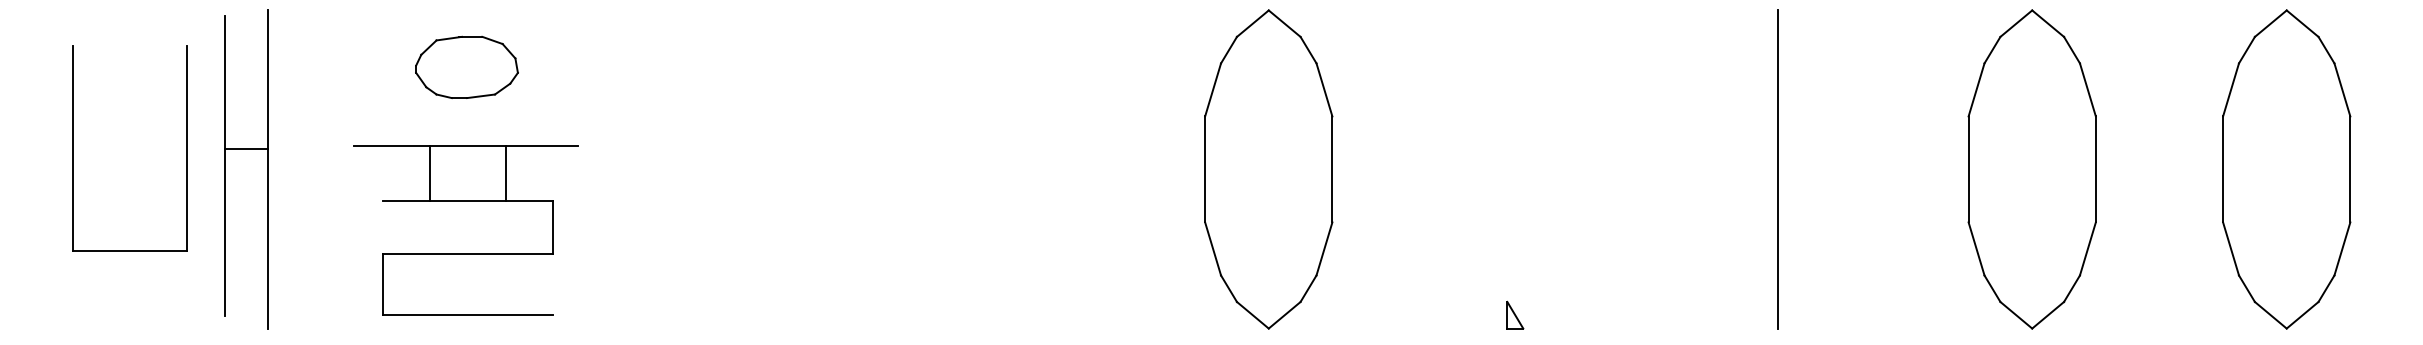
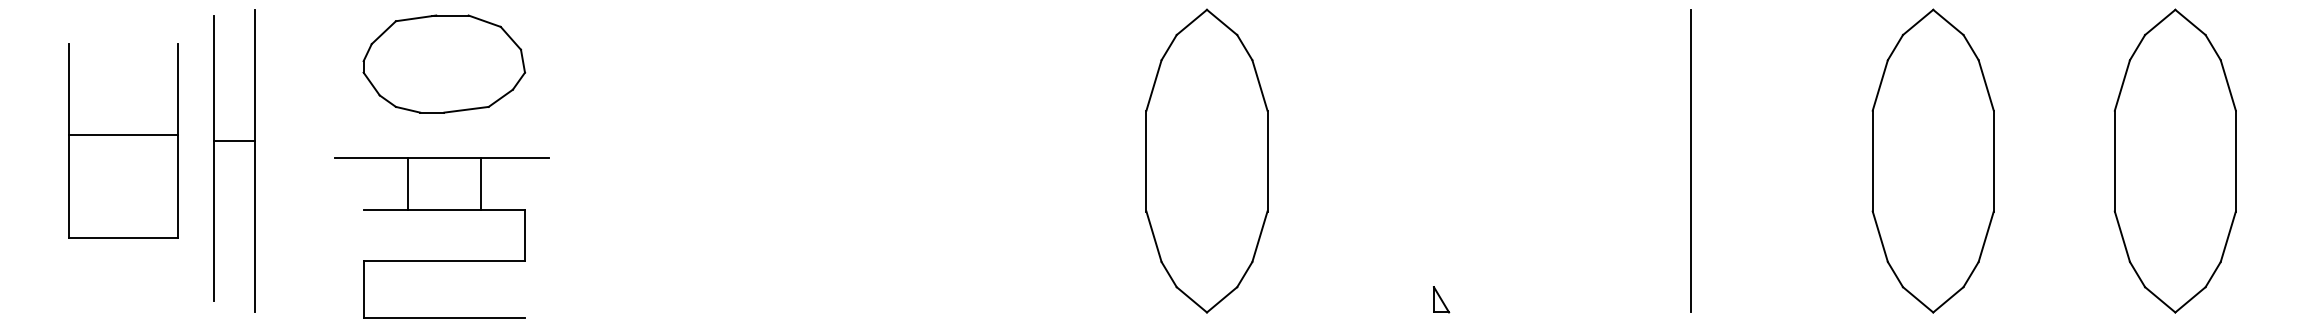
part: (466, 67) -> (443, 64), size x1.67
line: (129, 142) -> (123, 135), added
part: (465, 253) -> (441, 260), moved

